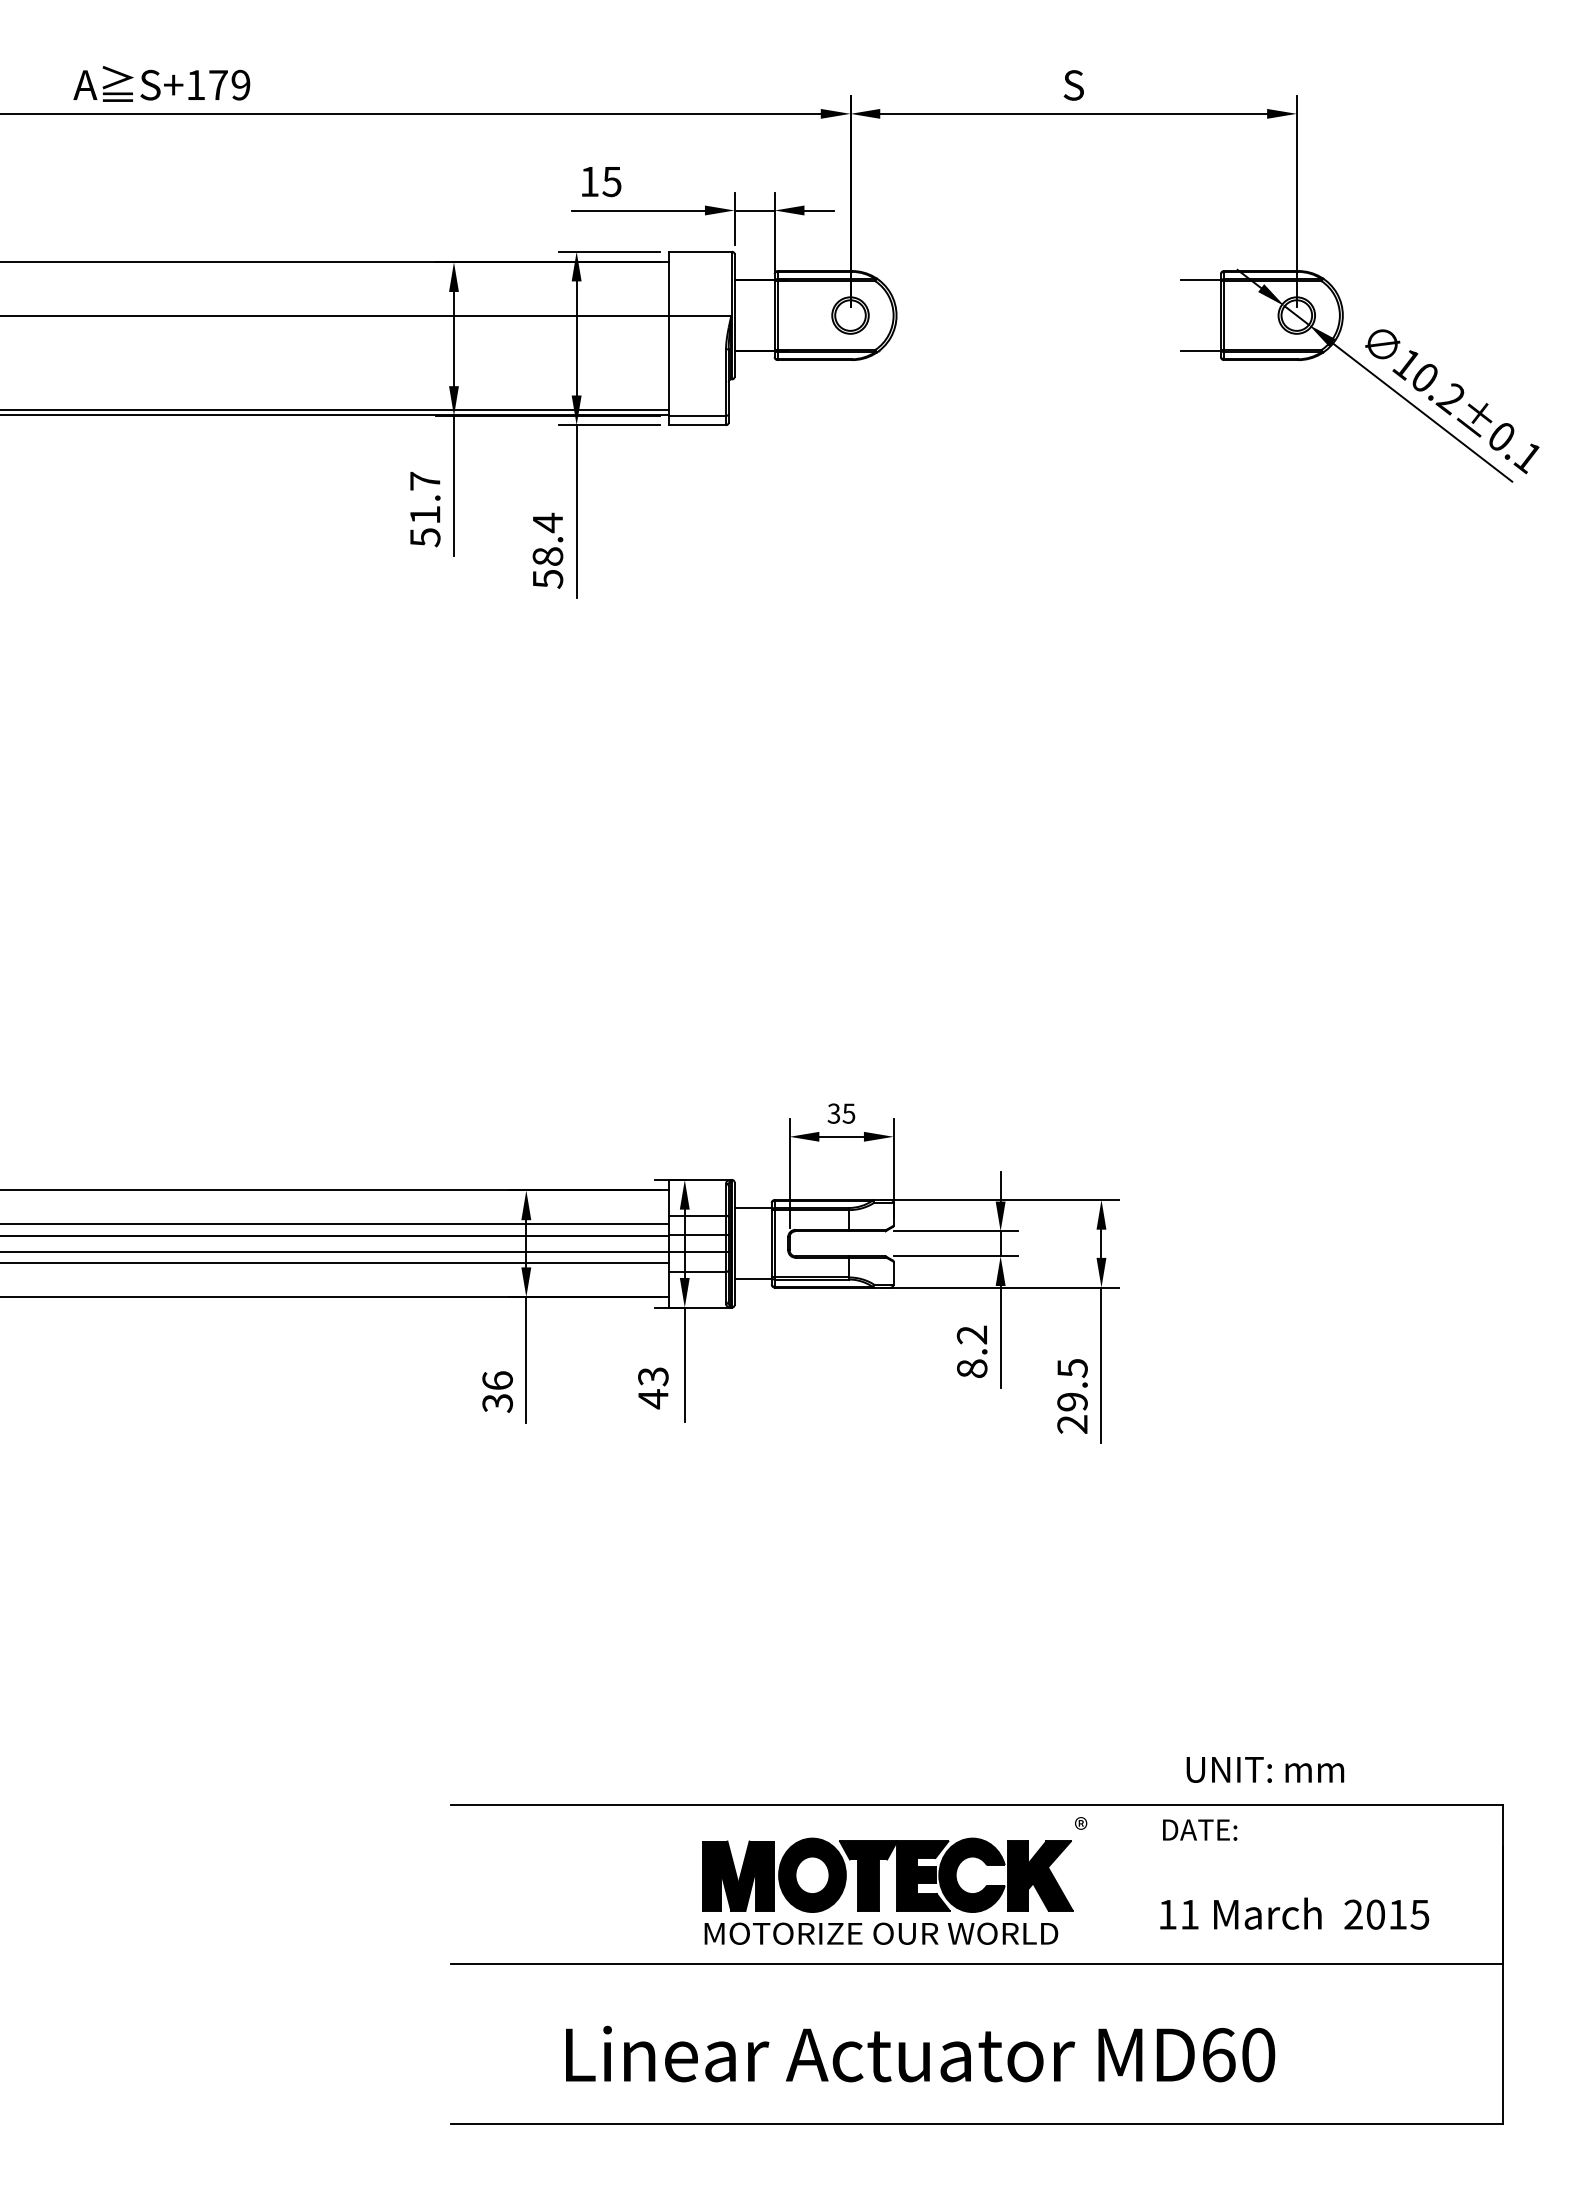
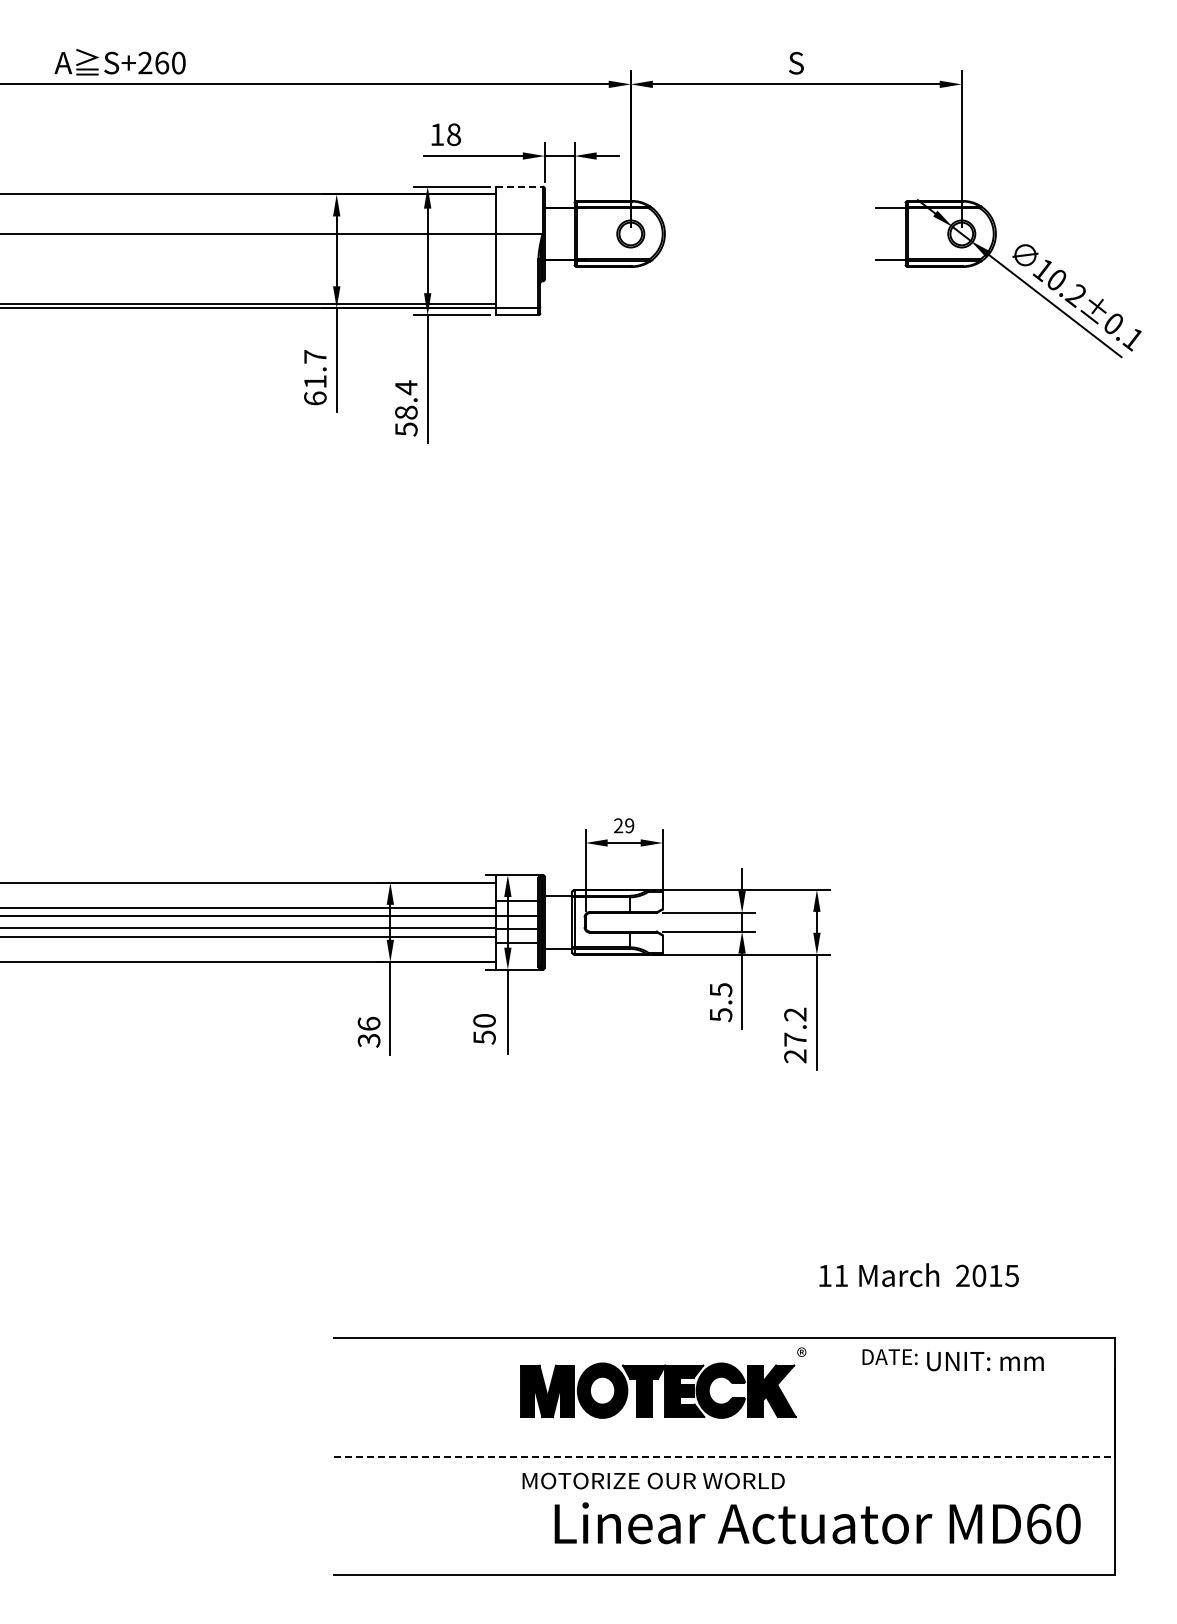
text: (217, 84) -> (161, 62), S+179 -> S+260
text: (611, 181) -> (453, 134), 15 -> 18
line: (701, 251) -> (520, 186), solid -> dashed
text: (425, 537) -> (315, 398), 51.7 -> 61.7
text: (840, 1113) -> (623, 825), 35 -> 29
text: (971, 1351) -> (720, 1002), 8.2 -> 5.5
text: (1072, 1384) -> (795, 1026), 29.5 -> 27.2
text: (653, 1388) -> (484, 1029), 43 -> 50
text: (1265, 1769) -> (985, 1361), moved
text: (1293, 1914) -> (918, 1275), moved
text: (881, 1933) -> (653, 1480), moved
line: (978, 1964) -> (725, 1456), solid -> dashed
text: (920, 2054) -> (817, 1523), moved

